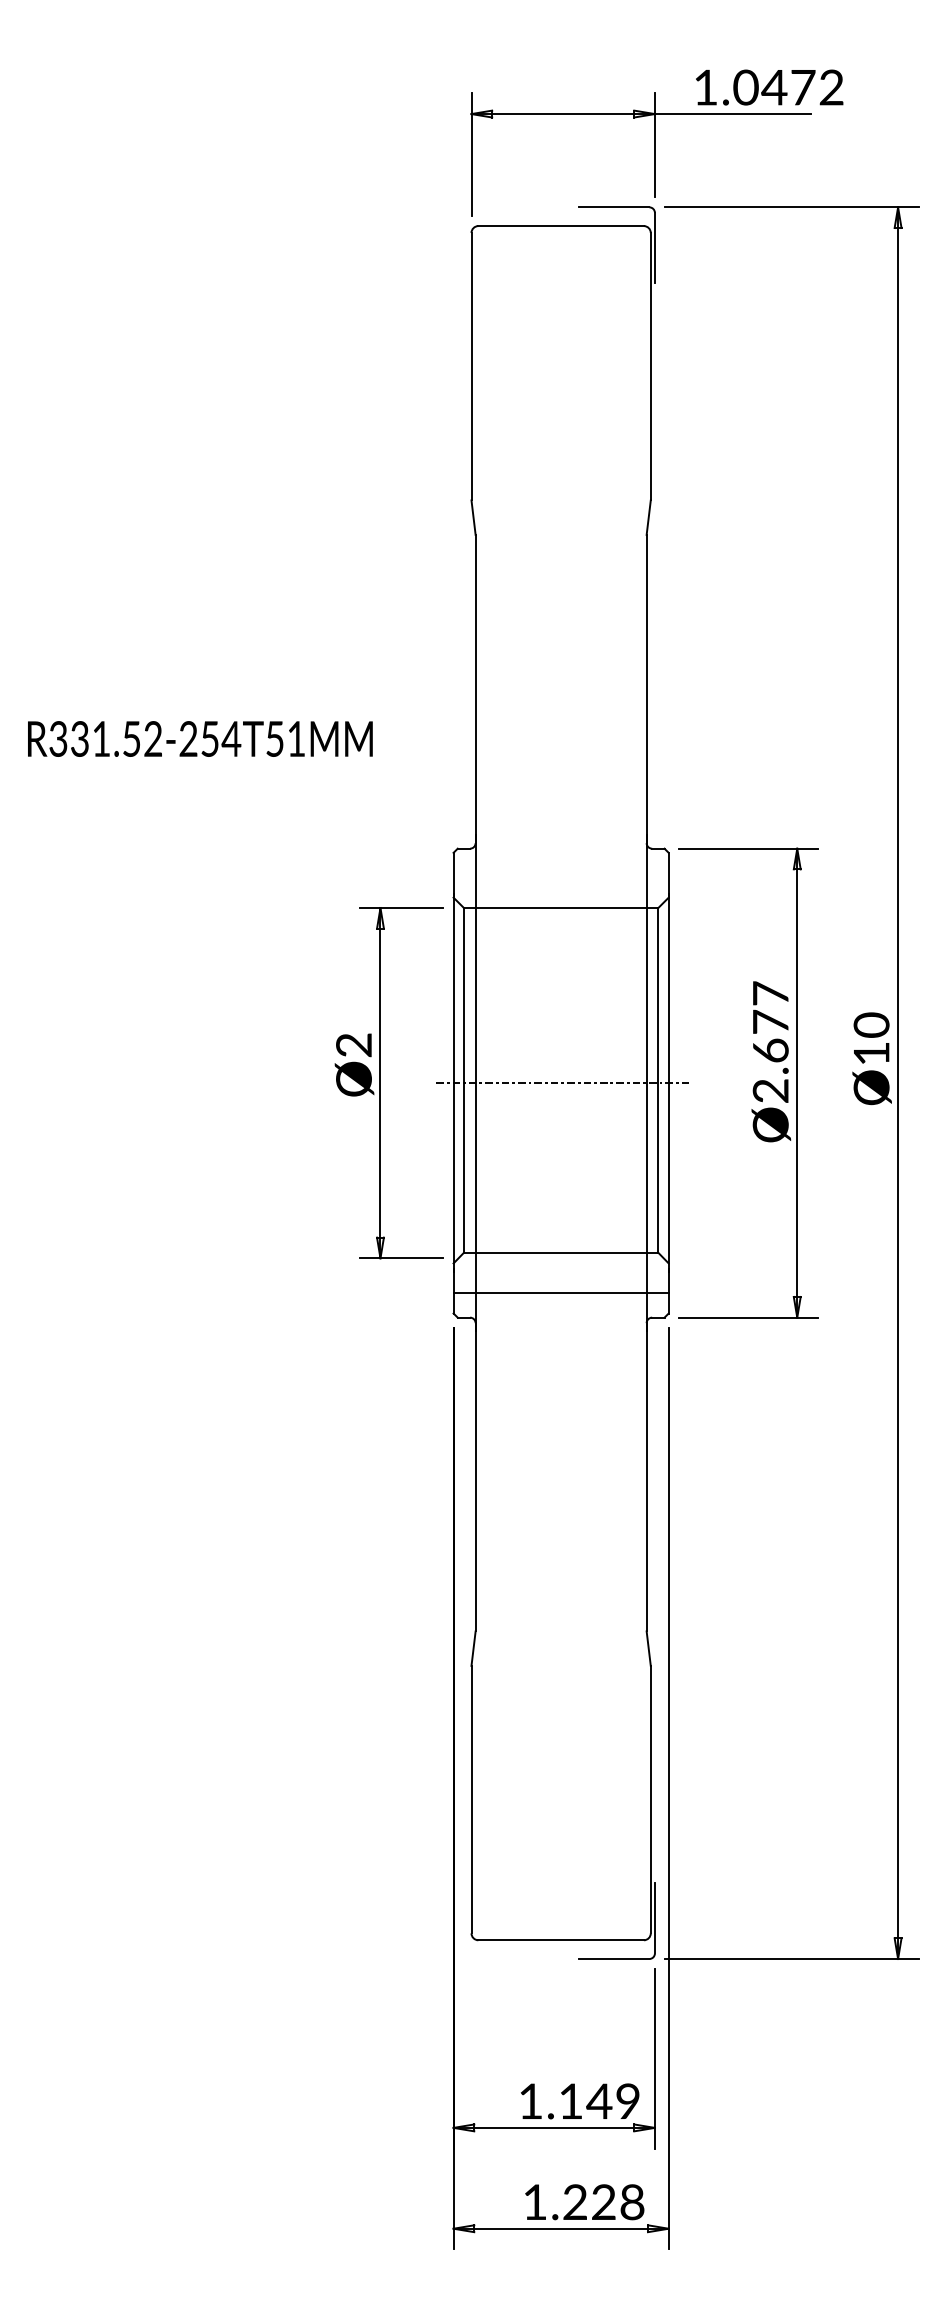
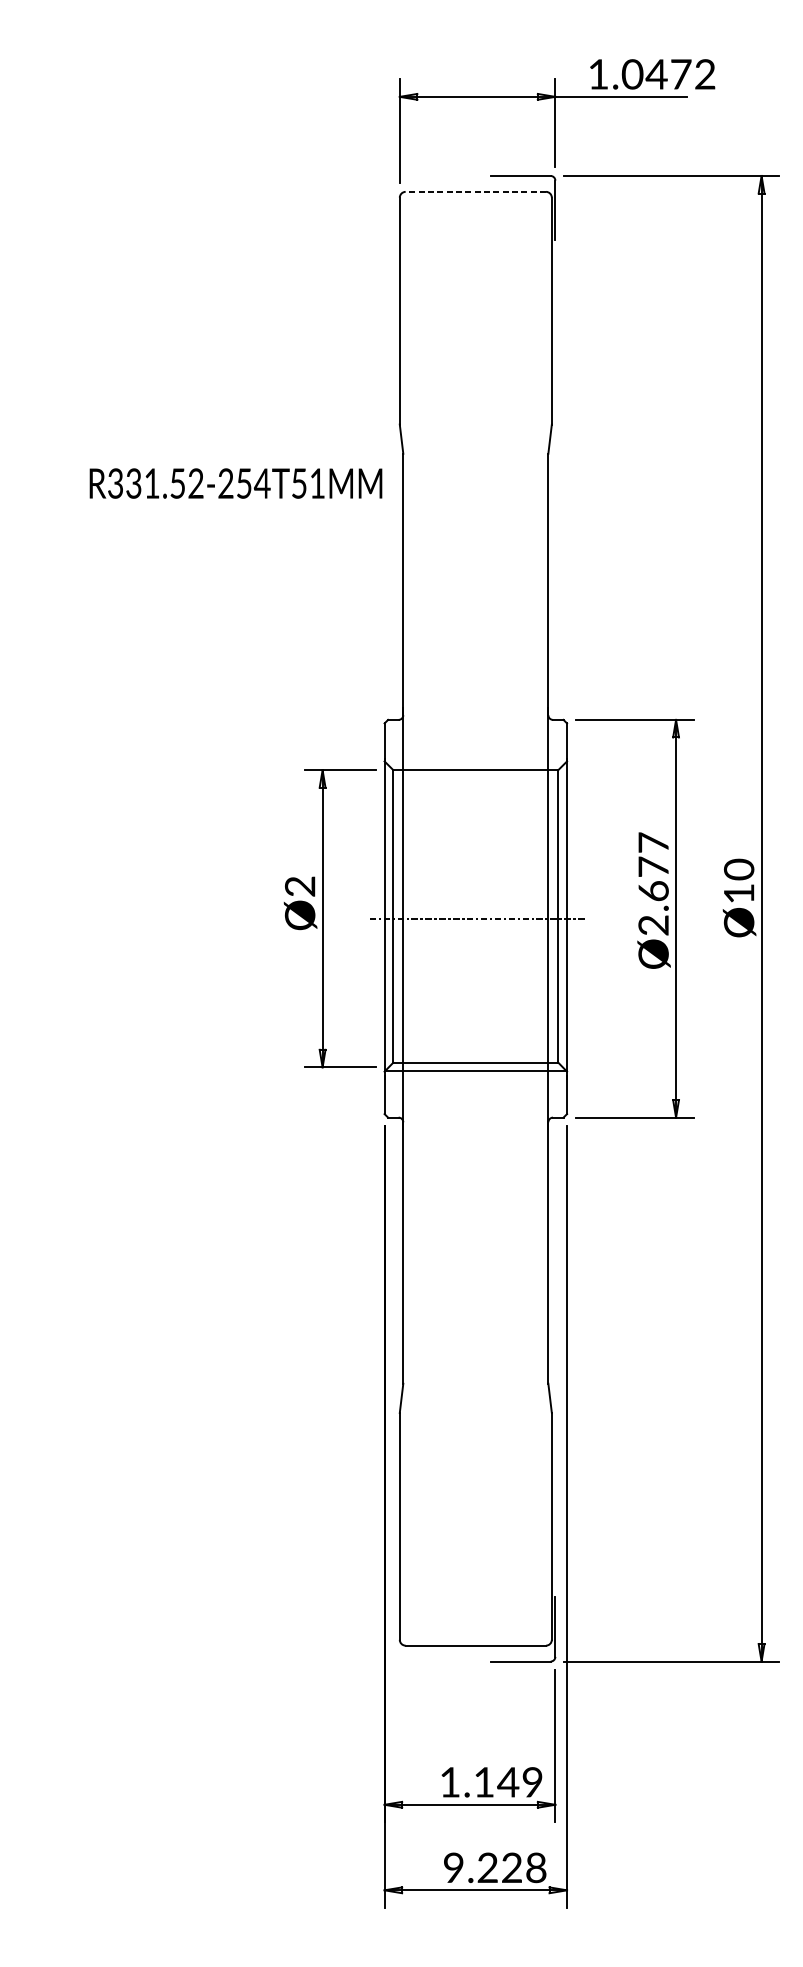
line: (561, 226) -> (476, 192), solid -> dashed
text: (200, 738) -> (236, 483), moved
line: (560, 1292) -> (475, 1070), moved
text: (534, 2201) -> (453, 1867), 1.228 -> 9.228

